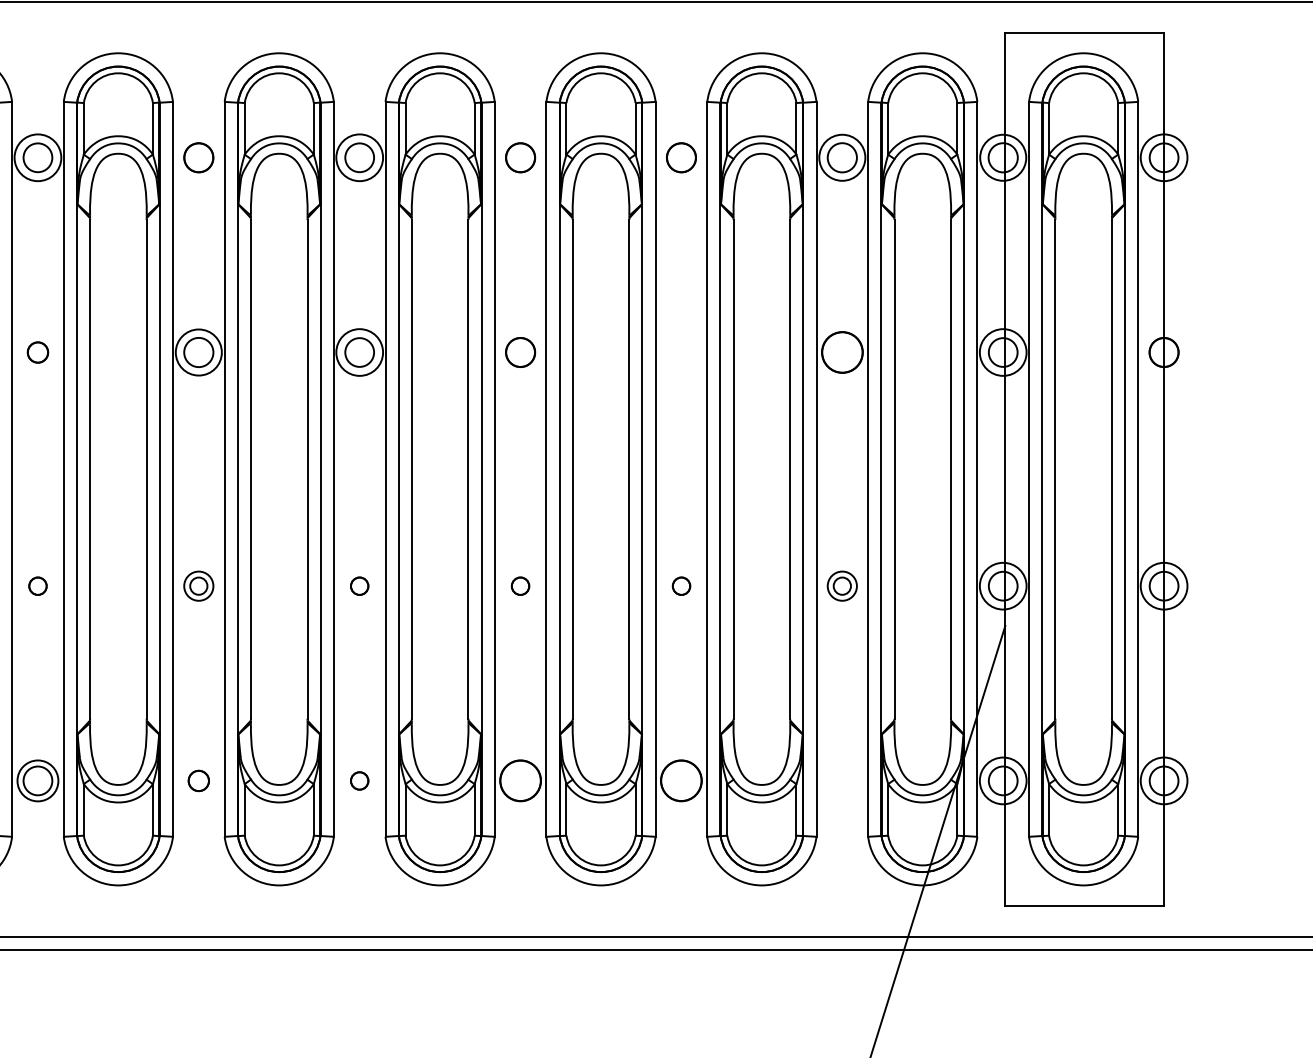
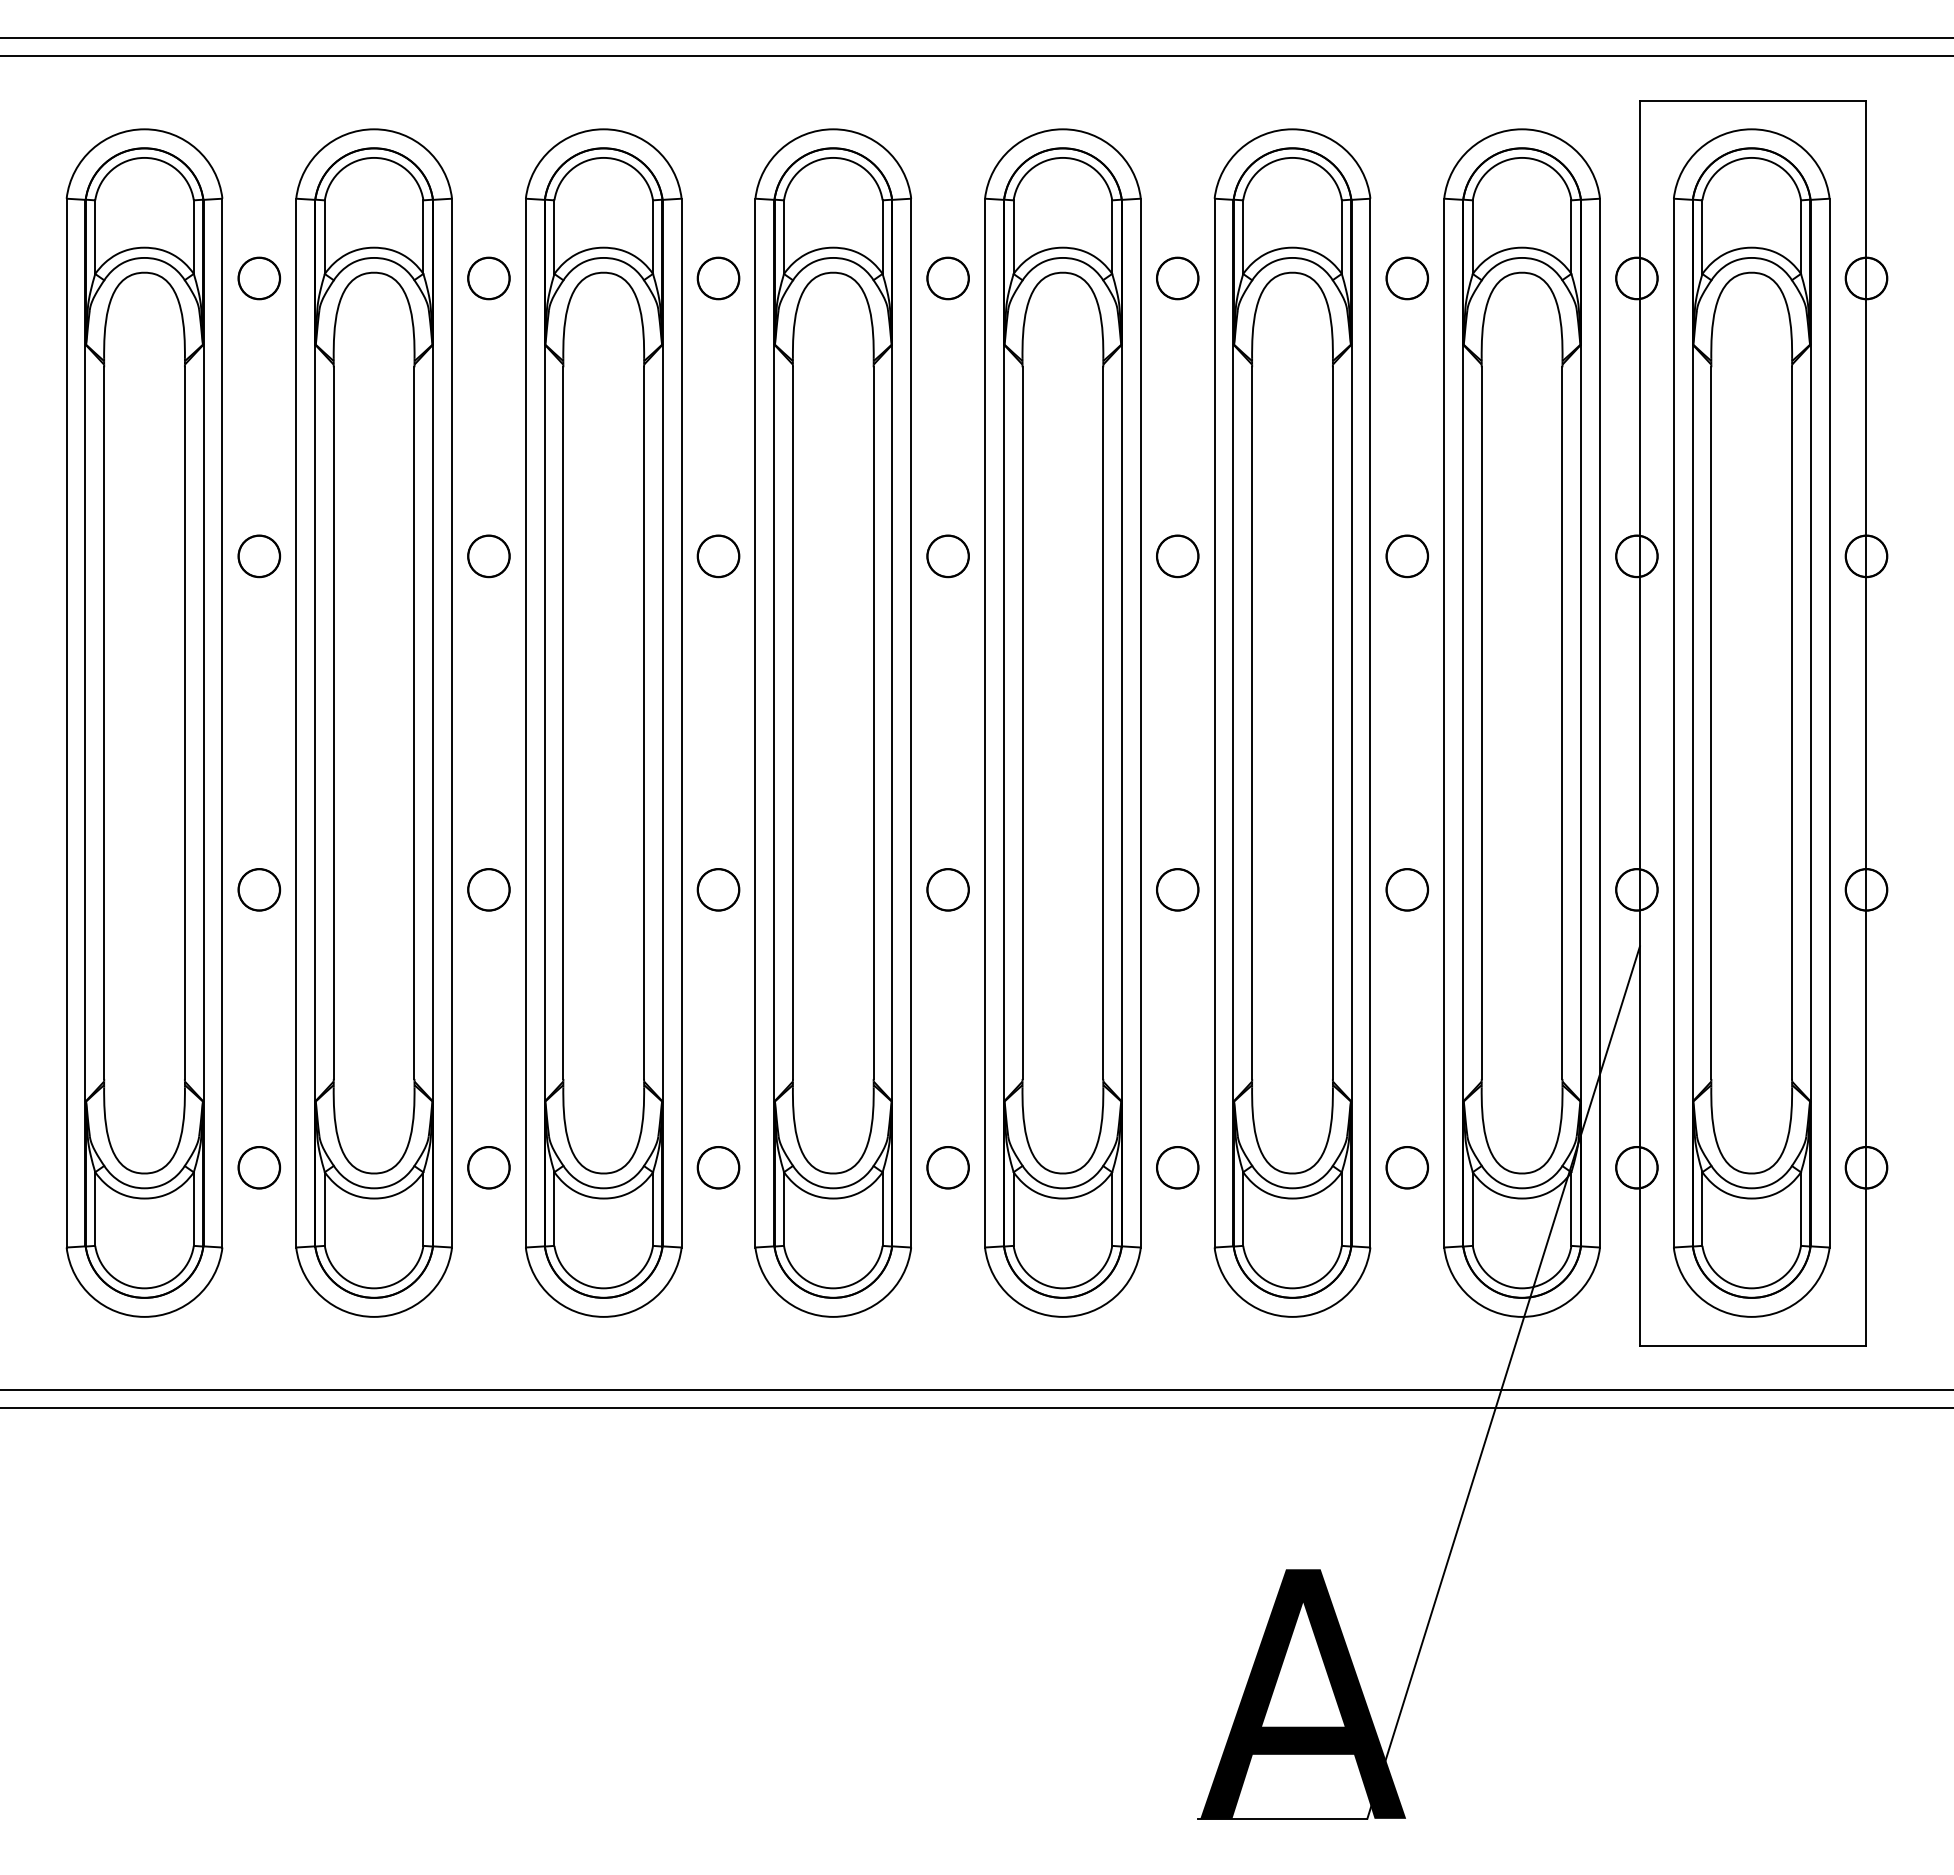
circle: (38, 157) -> (259, 278), size x0.62
circle: (359, 157) -> (718, 278), size x0.62
circle: (841, 157) -> (1406, 278), size x0.62
circle: (1002, 157) -> (1636, 278), size x0.62
circle: (1164, 157) -> (1866, 278), size x0.62
circle: (198, 351) -> (488, 555), size x0.62
part: (38, 352) -> (259, 556), size x1.43
circle: (359, 352) -> (718, 556), size x0.62
part: (681, 352) -> (1177, 556), added
part: (841, 352) -> (1406, 556), size x0.71
circle: (1002, 352) -> (1636, 556), size x0.62
part: (38, 585) -> (259, 889), size x1.67
circle: (198, 585) -> (488, 889), size x1.67
part: (359, 585) -> (718, 889), size x1.67
circle: (520, 585) -> (947, 889), size x1.67
circle: (681, 585) -> (1177, 889), size x1.67
circle: (841, 585) -> (1406, 889), size x1.67
circle: (1002, 585) -> (1636, 889), size x0.62
circle: (1164, 585) -> (1866, 889), size x0.62
circle: (38, 780) -> (259, 1167), size x0.71
circle: (198, 780) -> (488, 1167), size x1.43
part: (359, 780) -> (718, 1167), size x1.67
circle: (520, 780) -> (947, 1167), size x0.71
circle: (681, 780) -> (1177, 1167), size x0.71
circle: (841, 780) -> (1406, 1167), added
circle: (1002, 780) -> (1636, 1167), size x0.62
circle: (1164, 780) -> (1866, 1167), size x0.62

